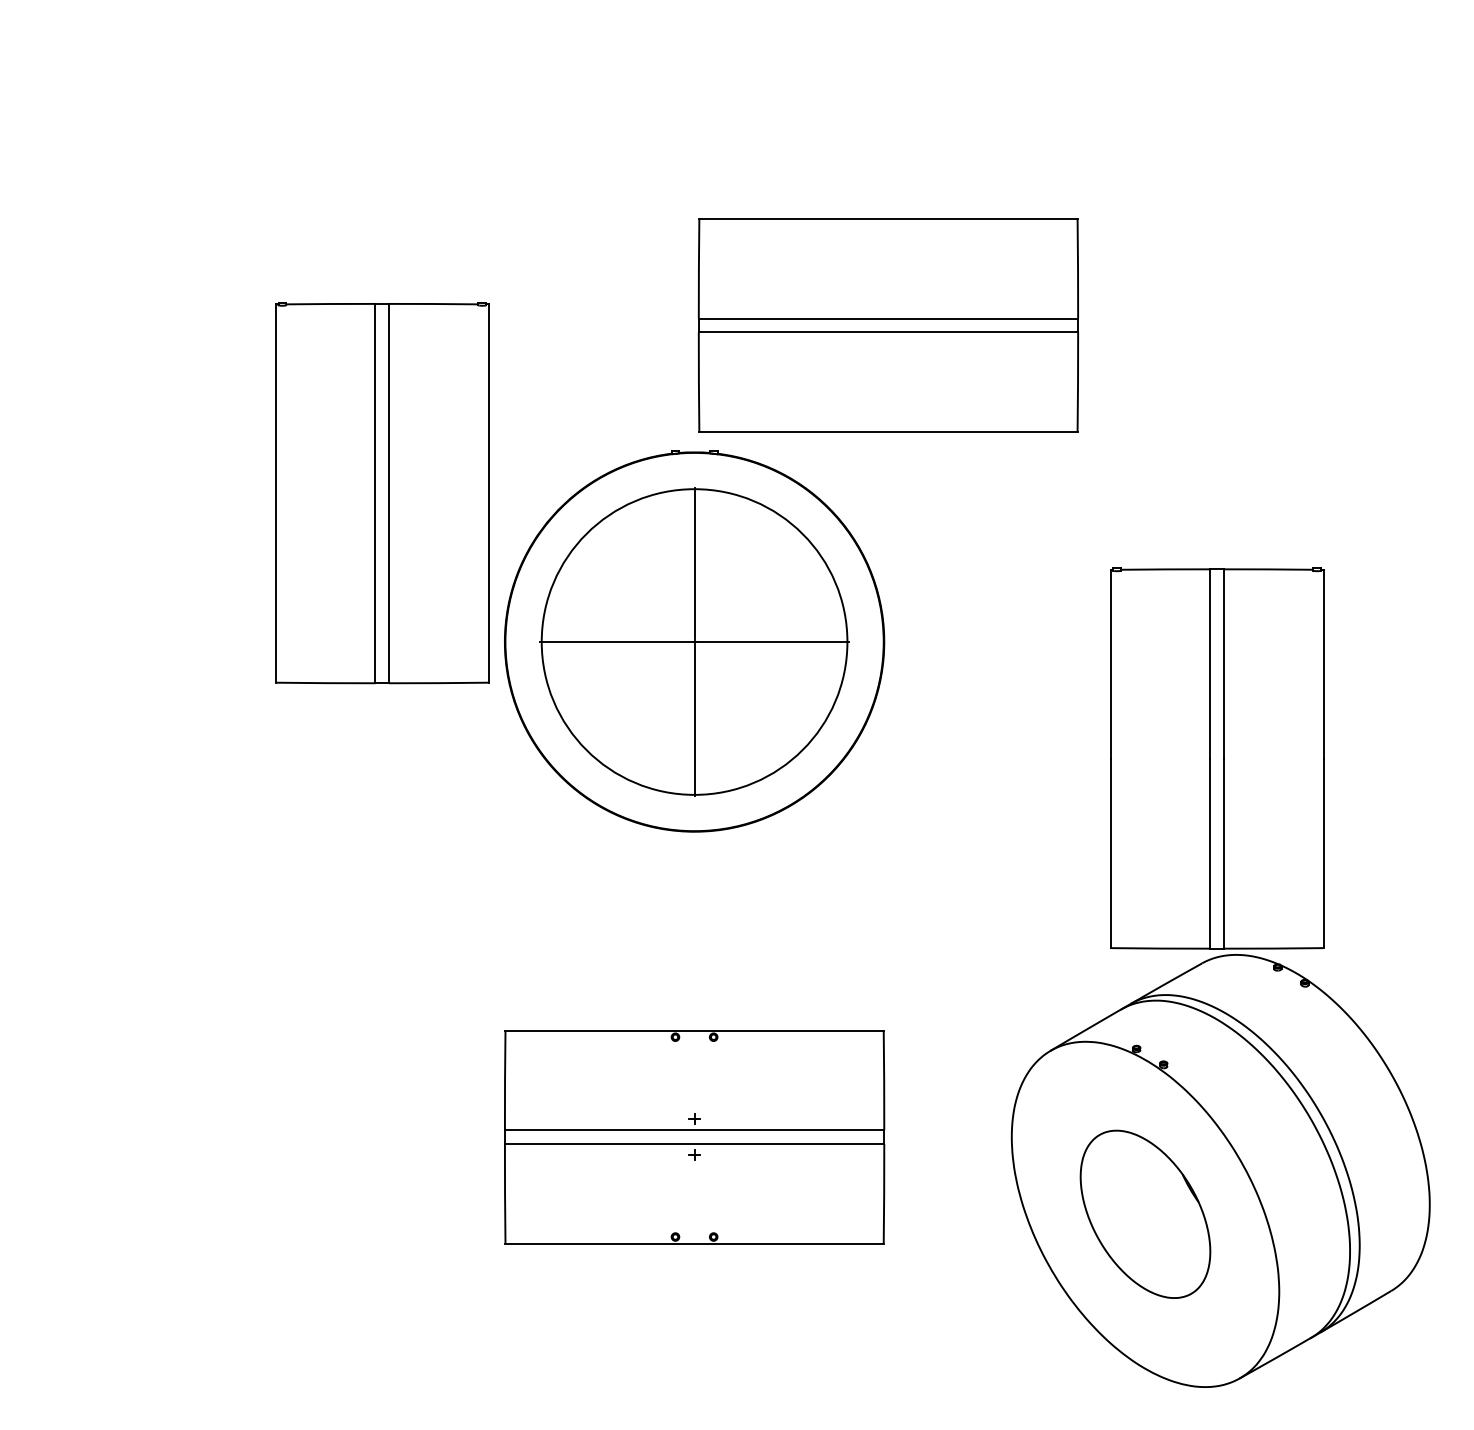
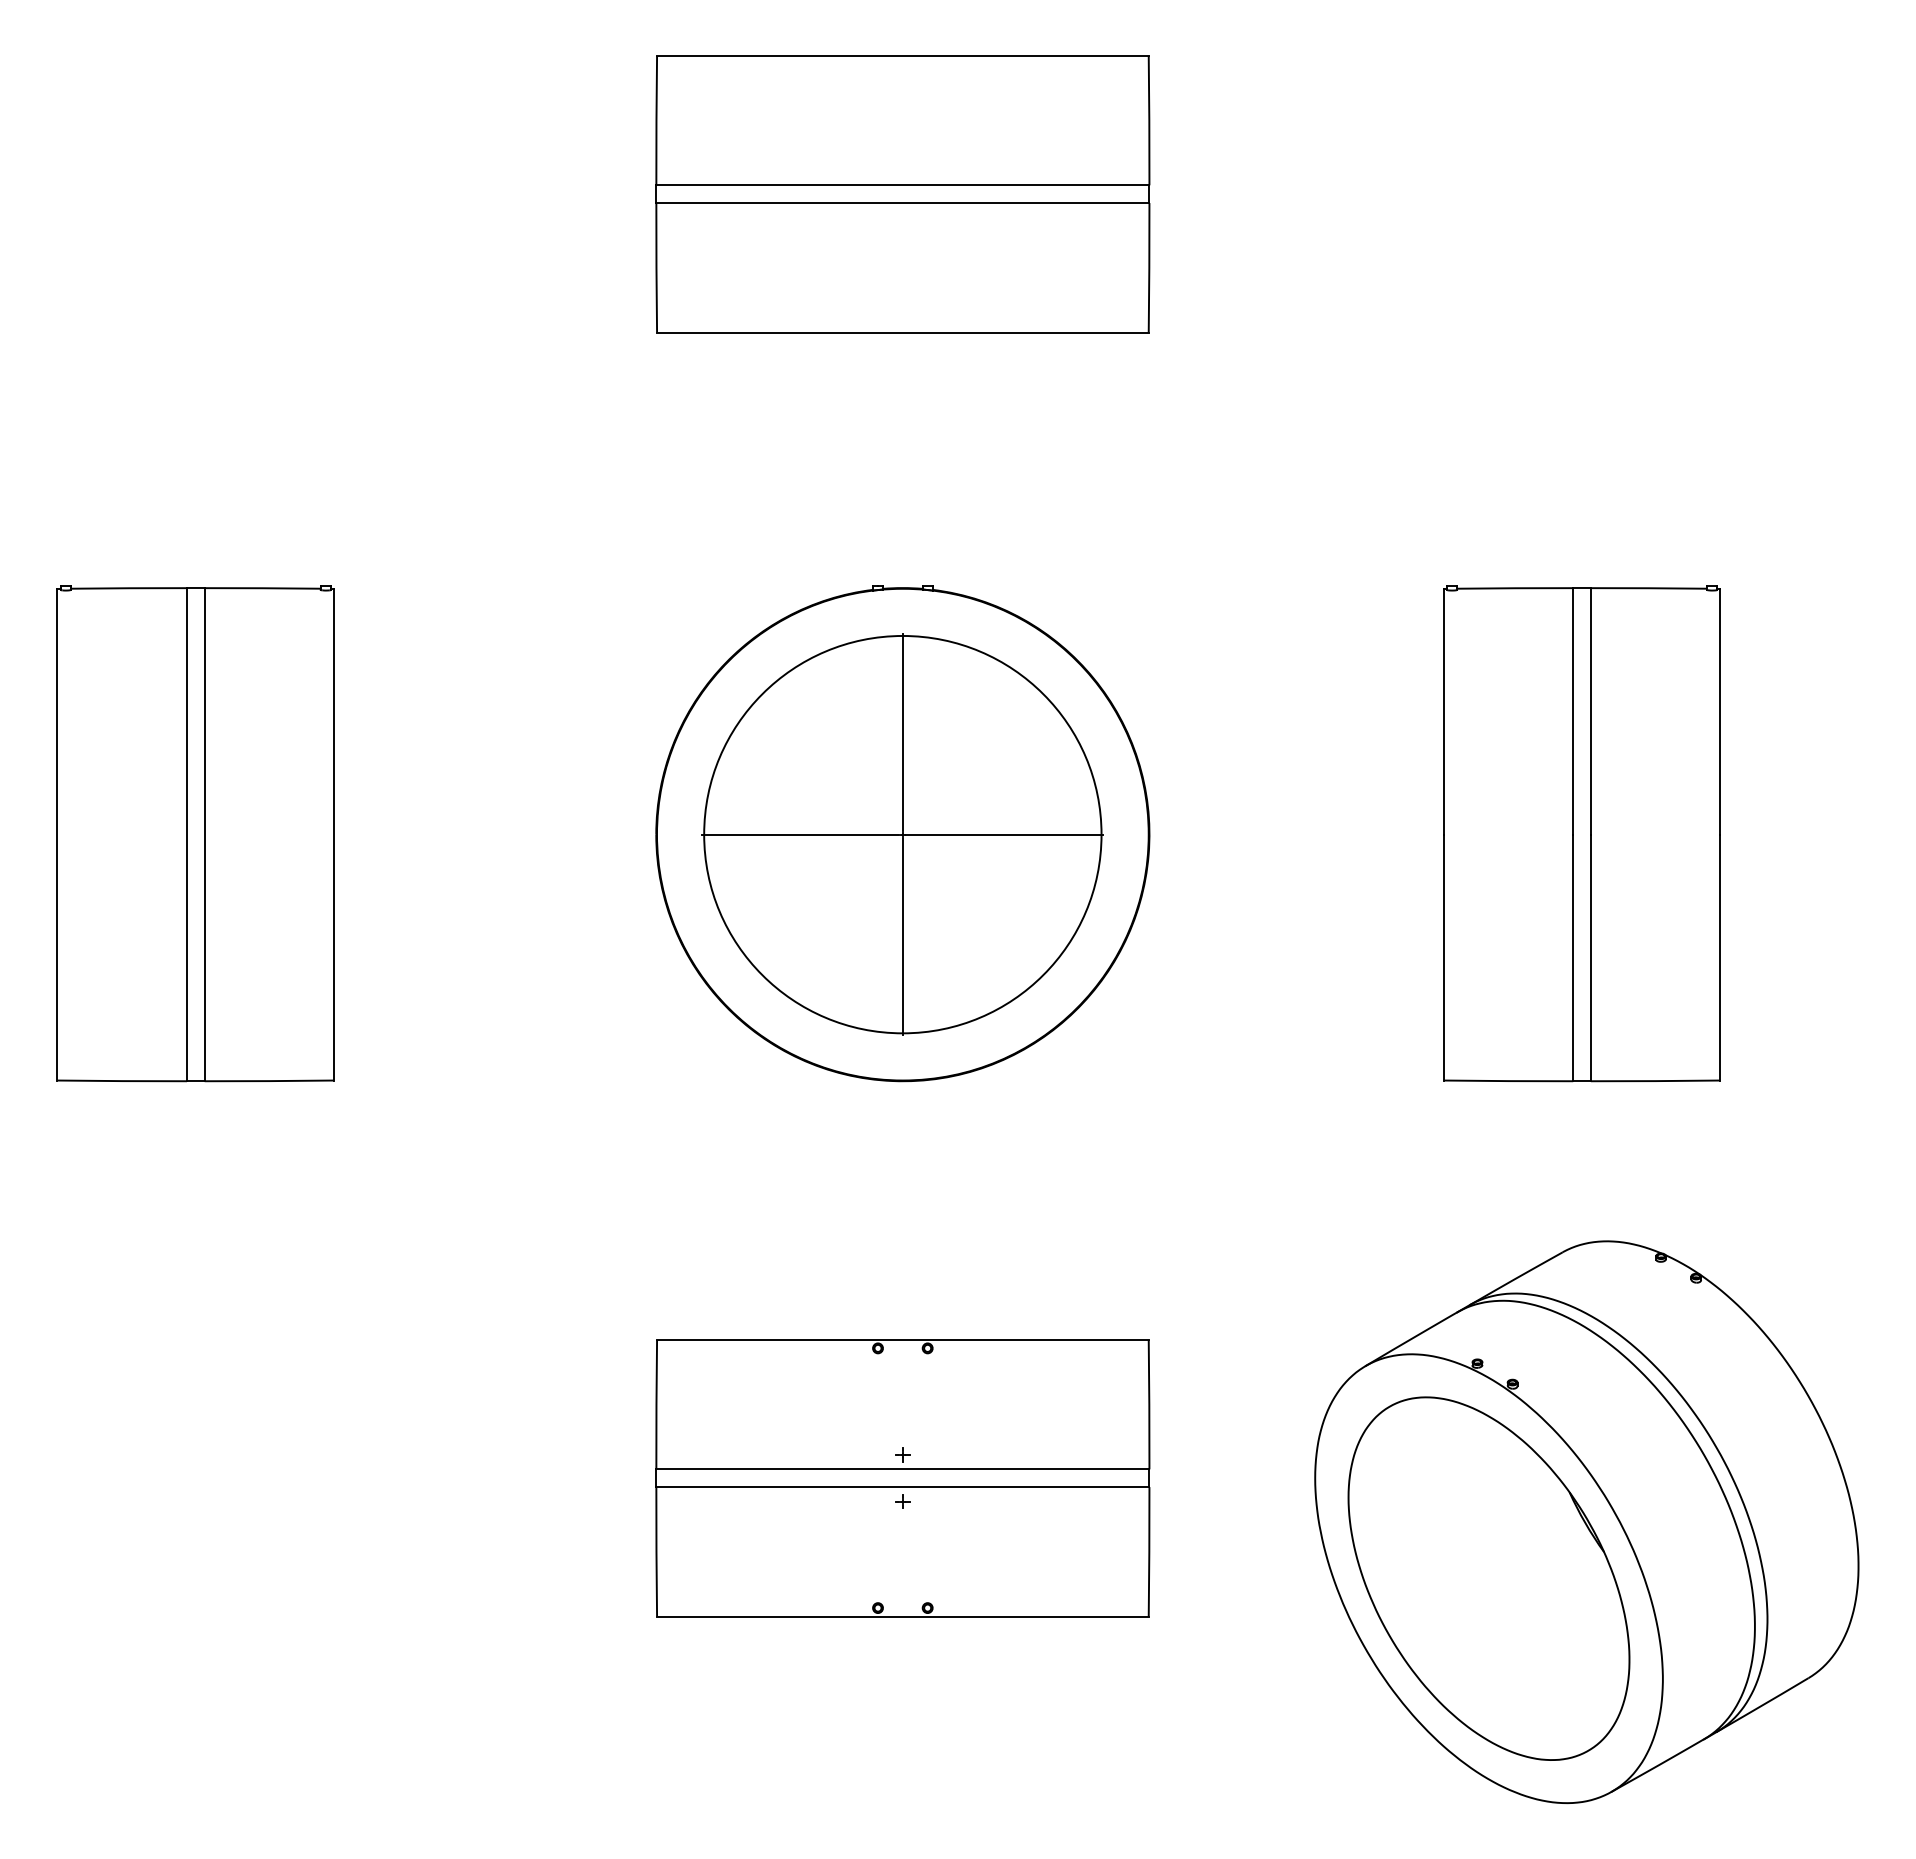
part: (888, 325) -> (902, 194), moved
part: (381, 492) -> (195, 833), moved
part: (1216, 758) -> (1581, 833), moved
part: (1145, 1214) -> (1488, 1578), size x1.67

